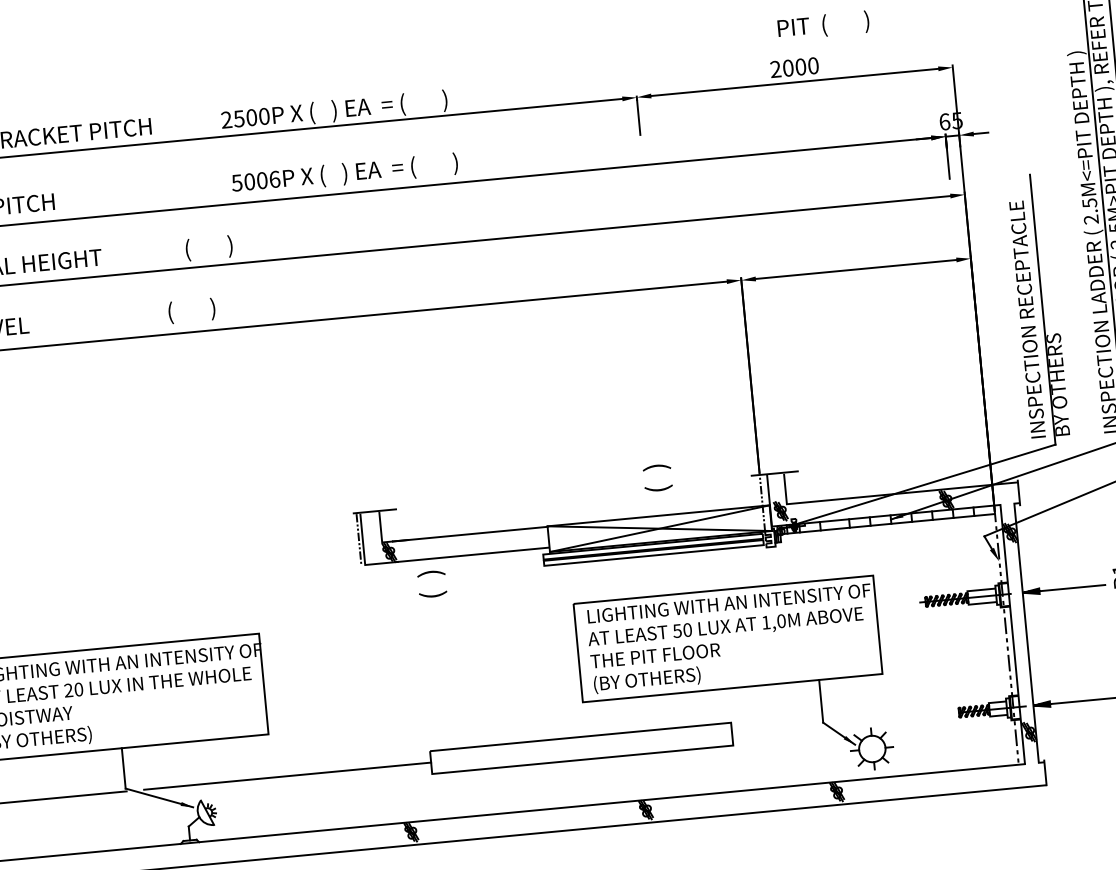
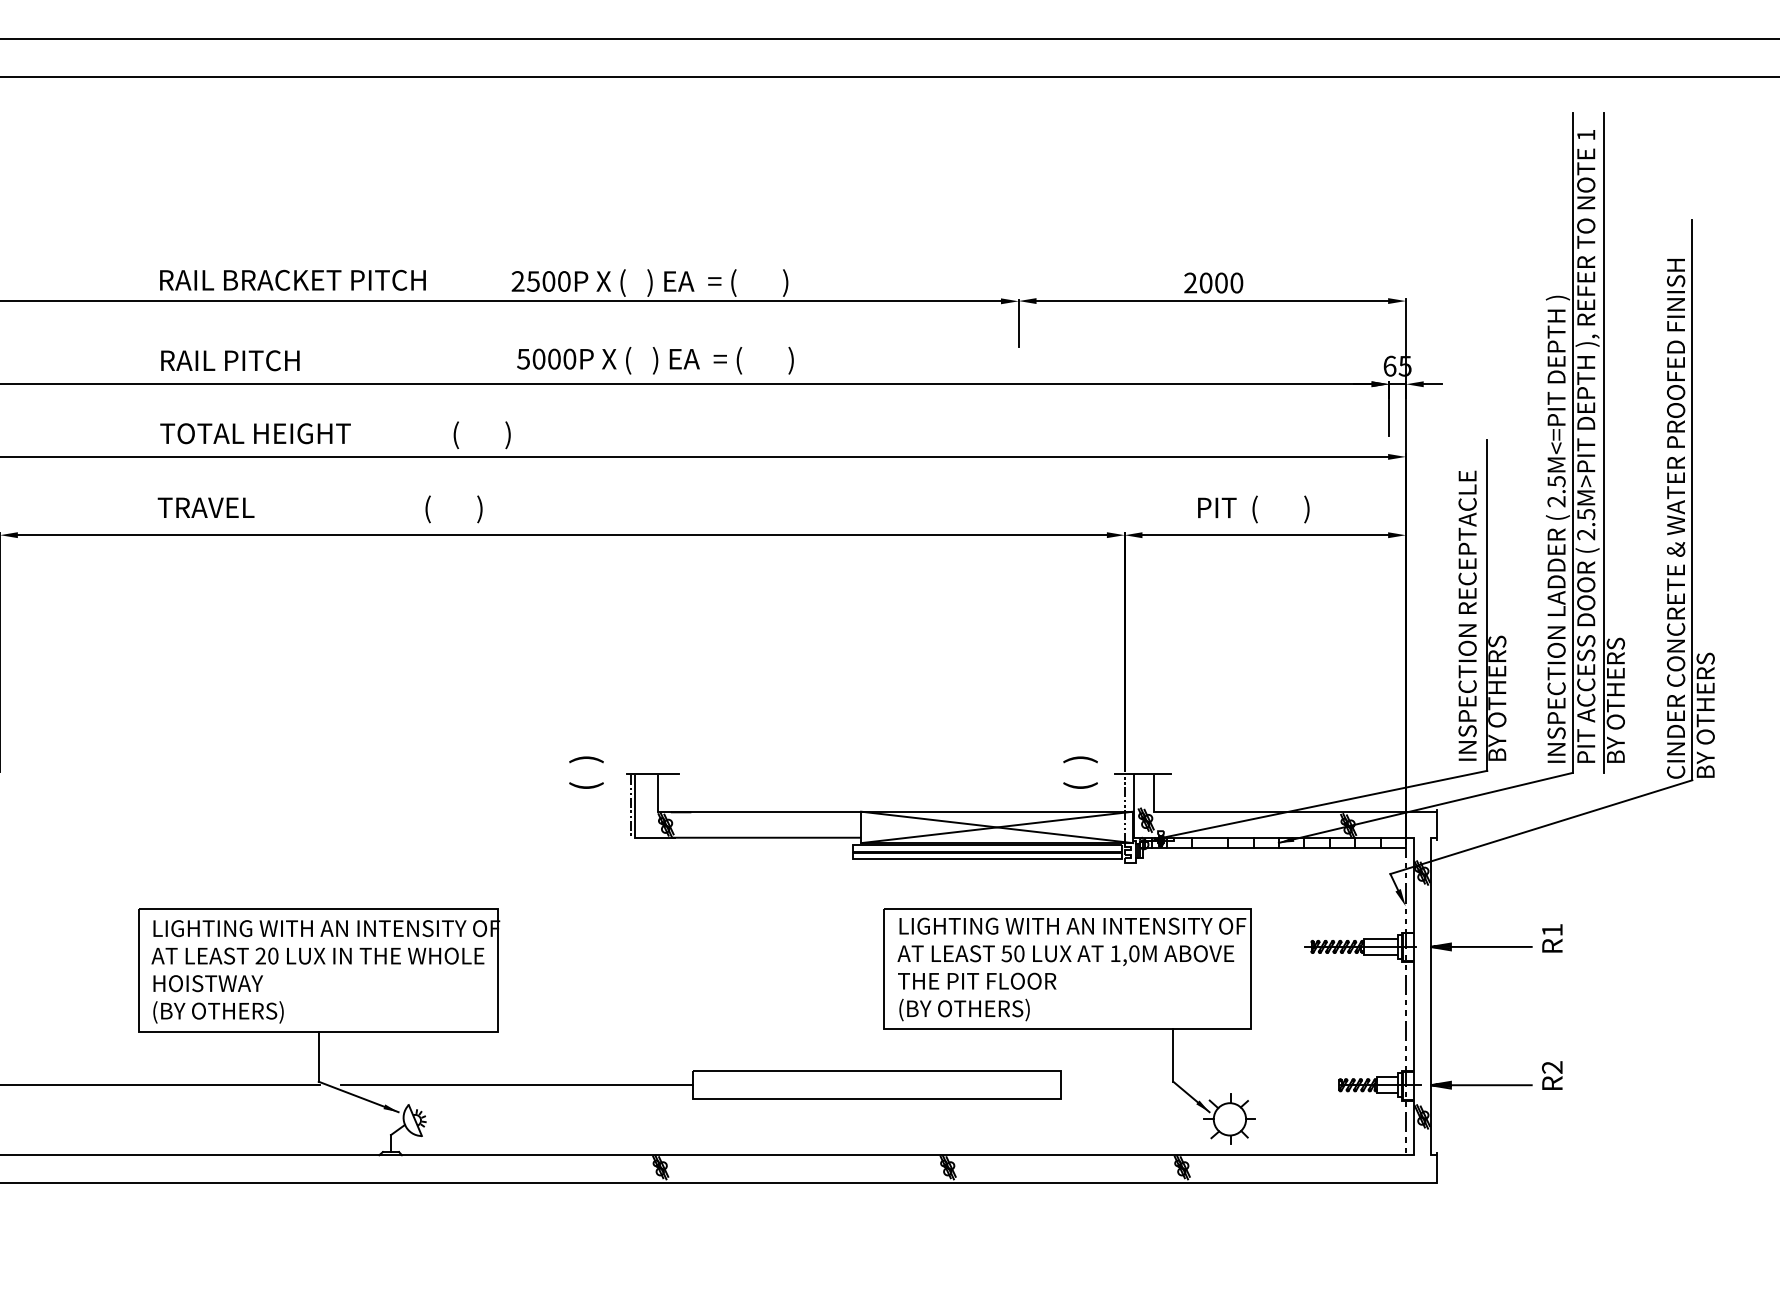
text: (823, 25) -> (1253, 509), moved
text: (274, 178) -> (569, 358), 5006P -> 5000P
text: (657, 477) -> (1080, 772), moved
text: (432, 584) -> (586, 772), moved

